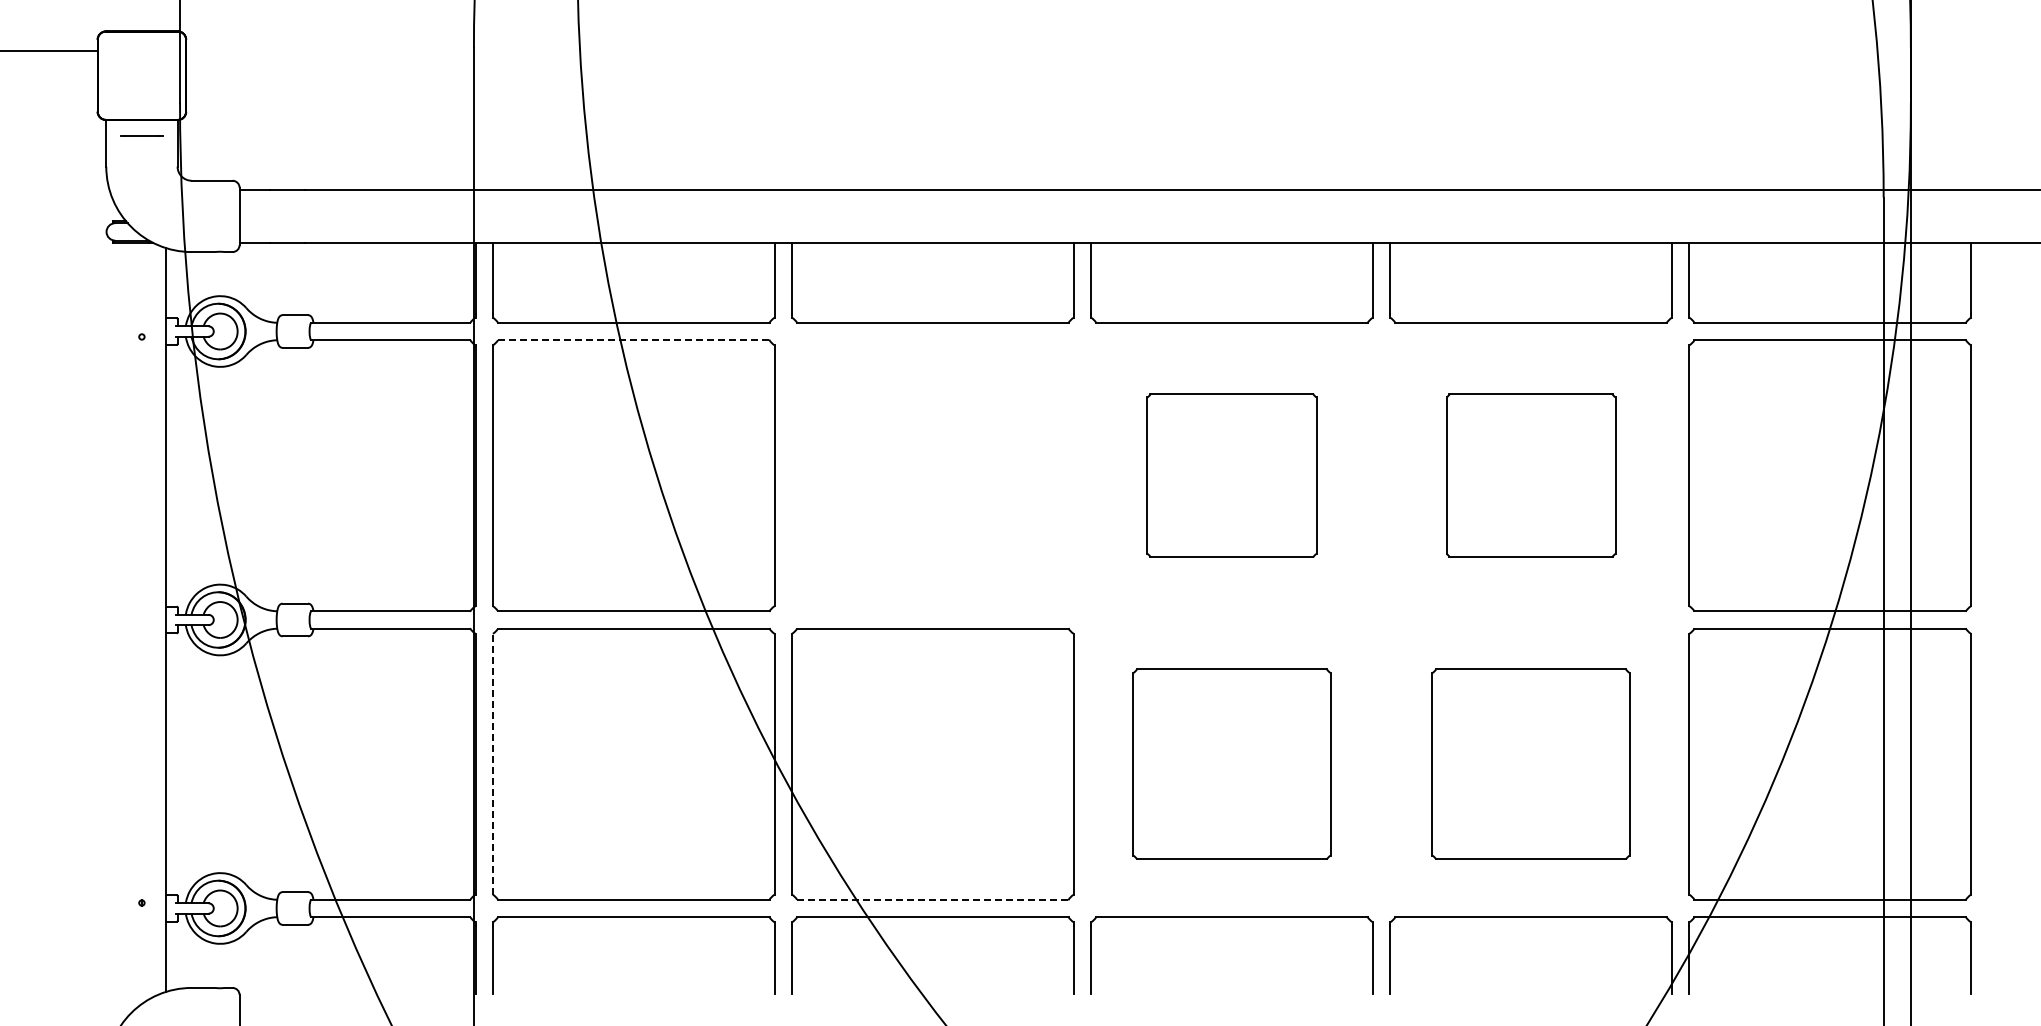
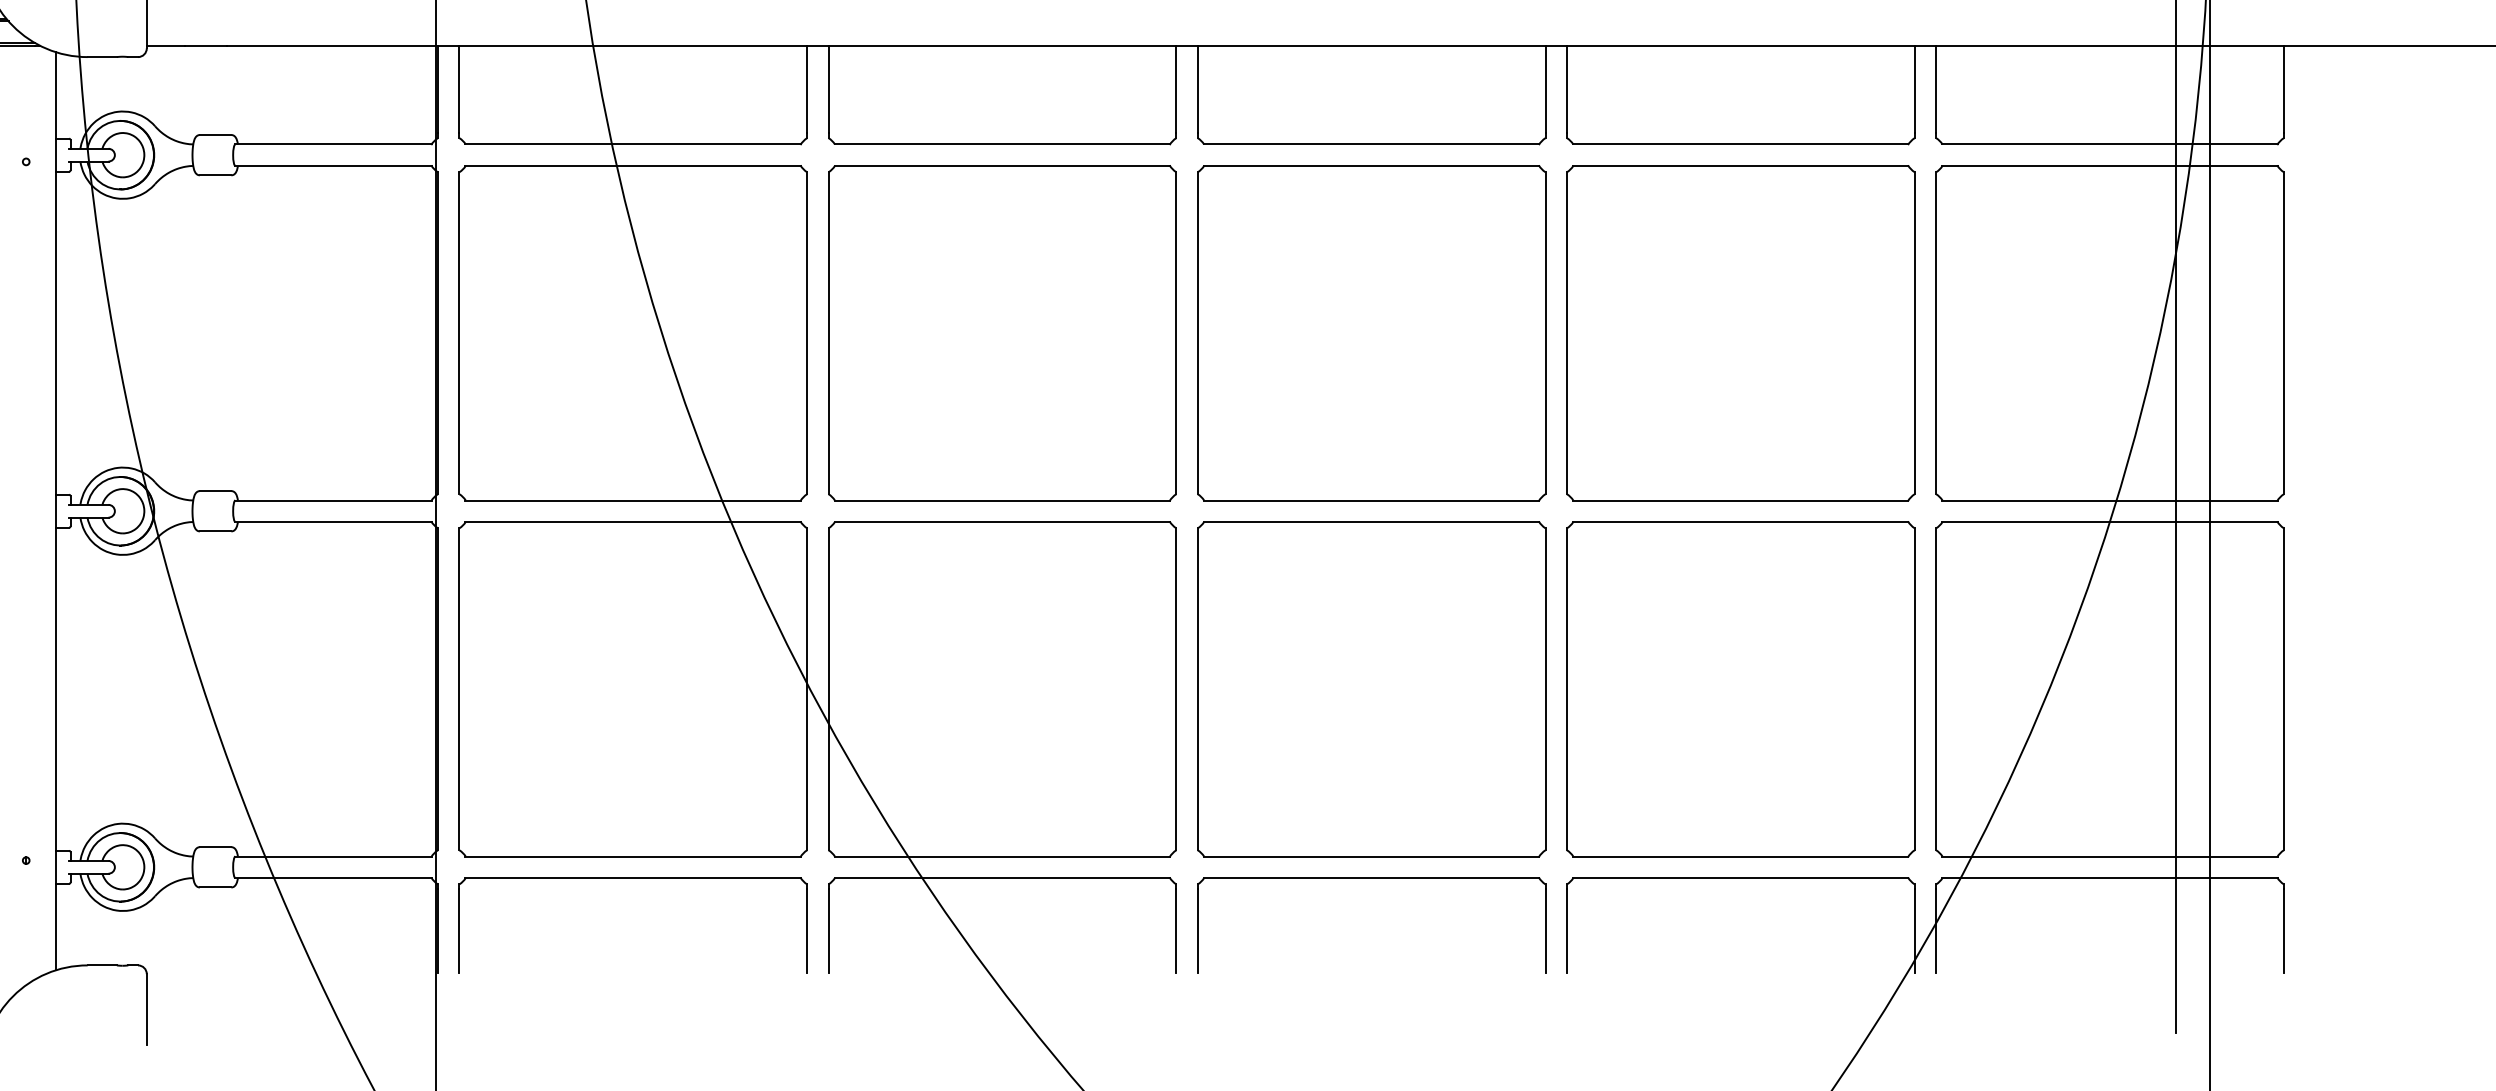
line: (633, 340) -> (632, 166), dashed -> solid
part: (932, 475) -> (1002, 332), added
part: (1231, 475) -> (1371, 332), size x1.67
part: (1530, 475) -> (1740, 332), size x1.67
line: (492, 763) -> (458, 688), dashed -> solid
part: (1231, 764) -> (1371, 689), size x1.43
part: (1530, 764) -> (1740, 689), size x1.43
line: (932, 899) -> (1002, 856), dashed -> solid

